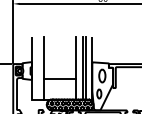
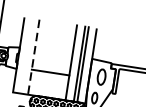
line: (44, 68) -> (33, 57), solid -> dashed

